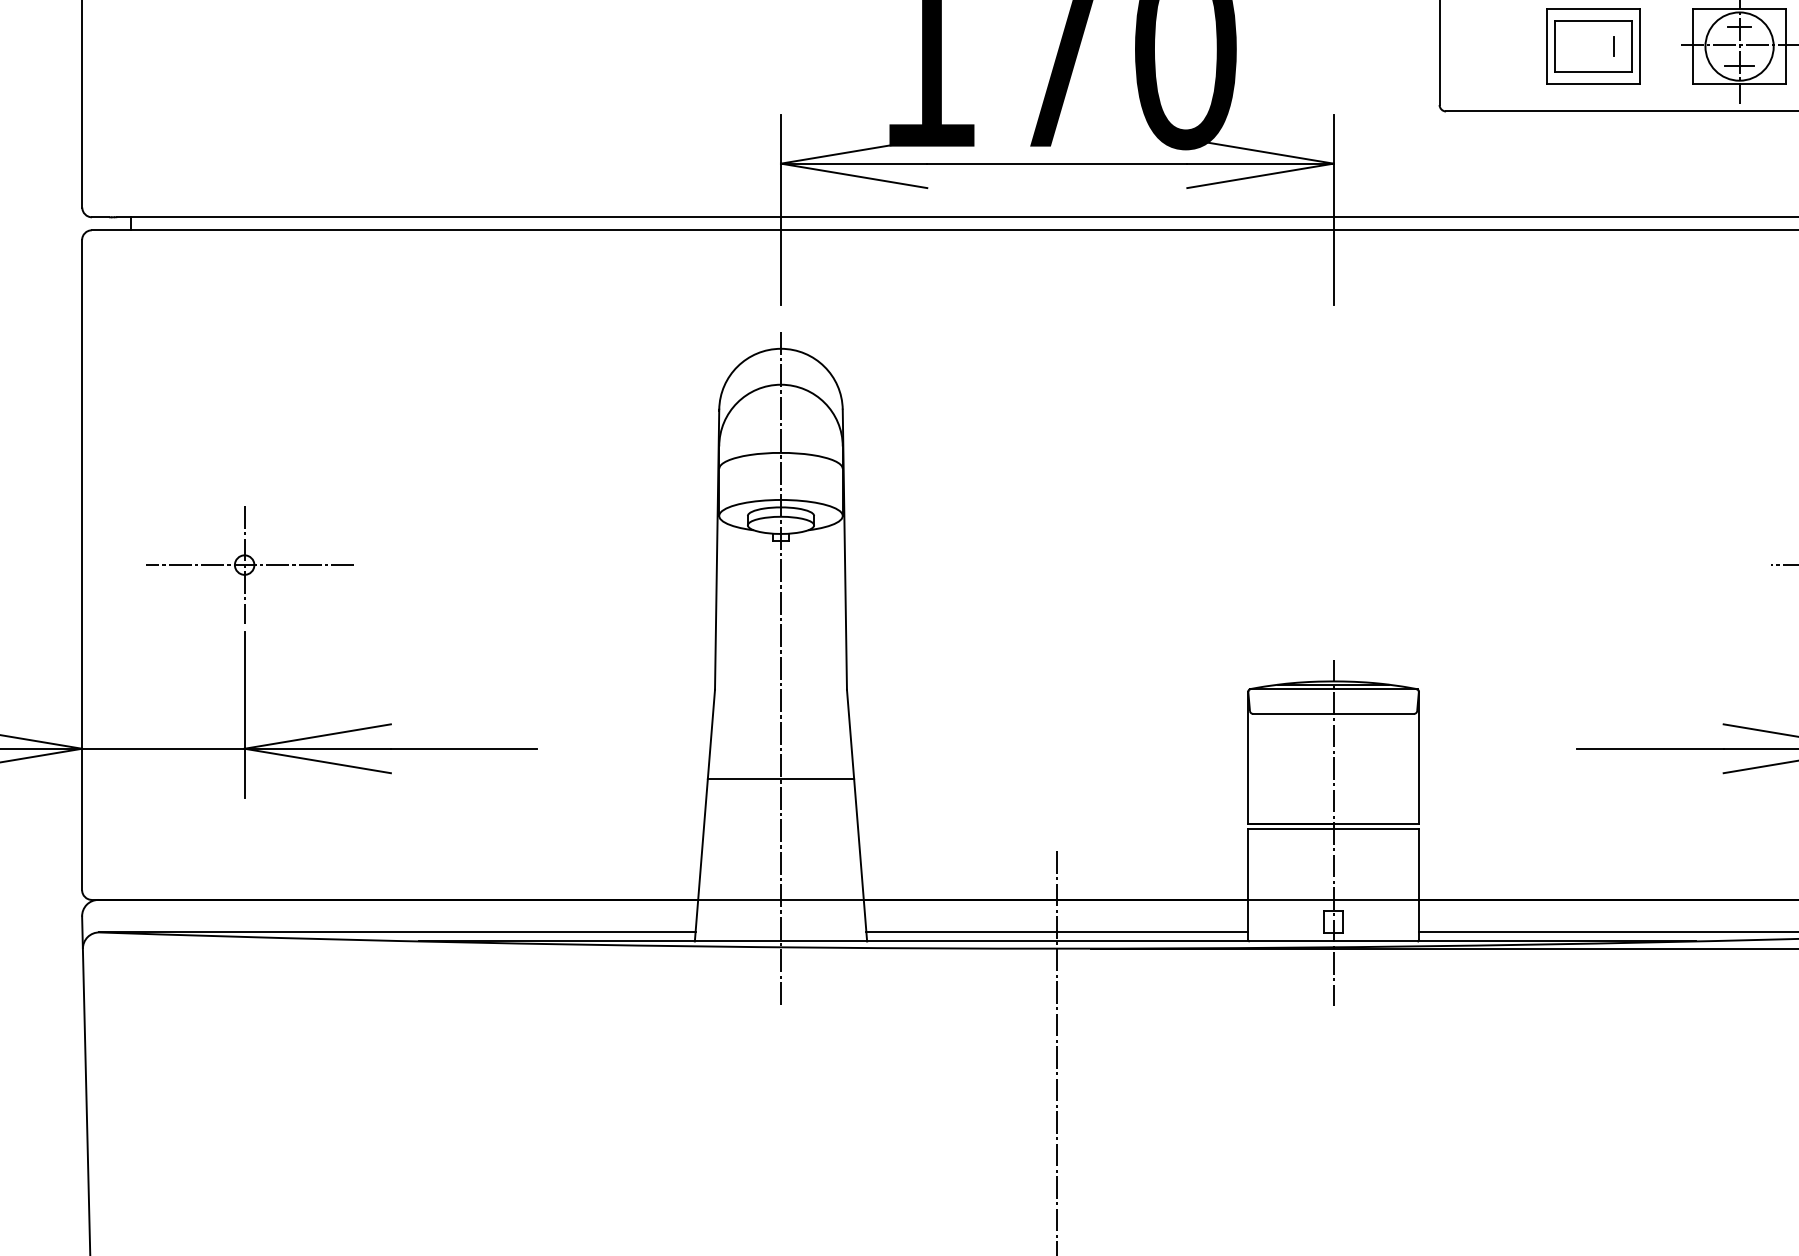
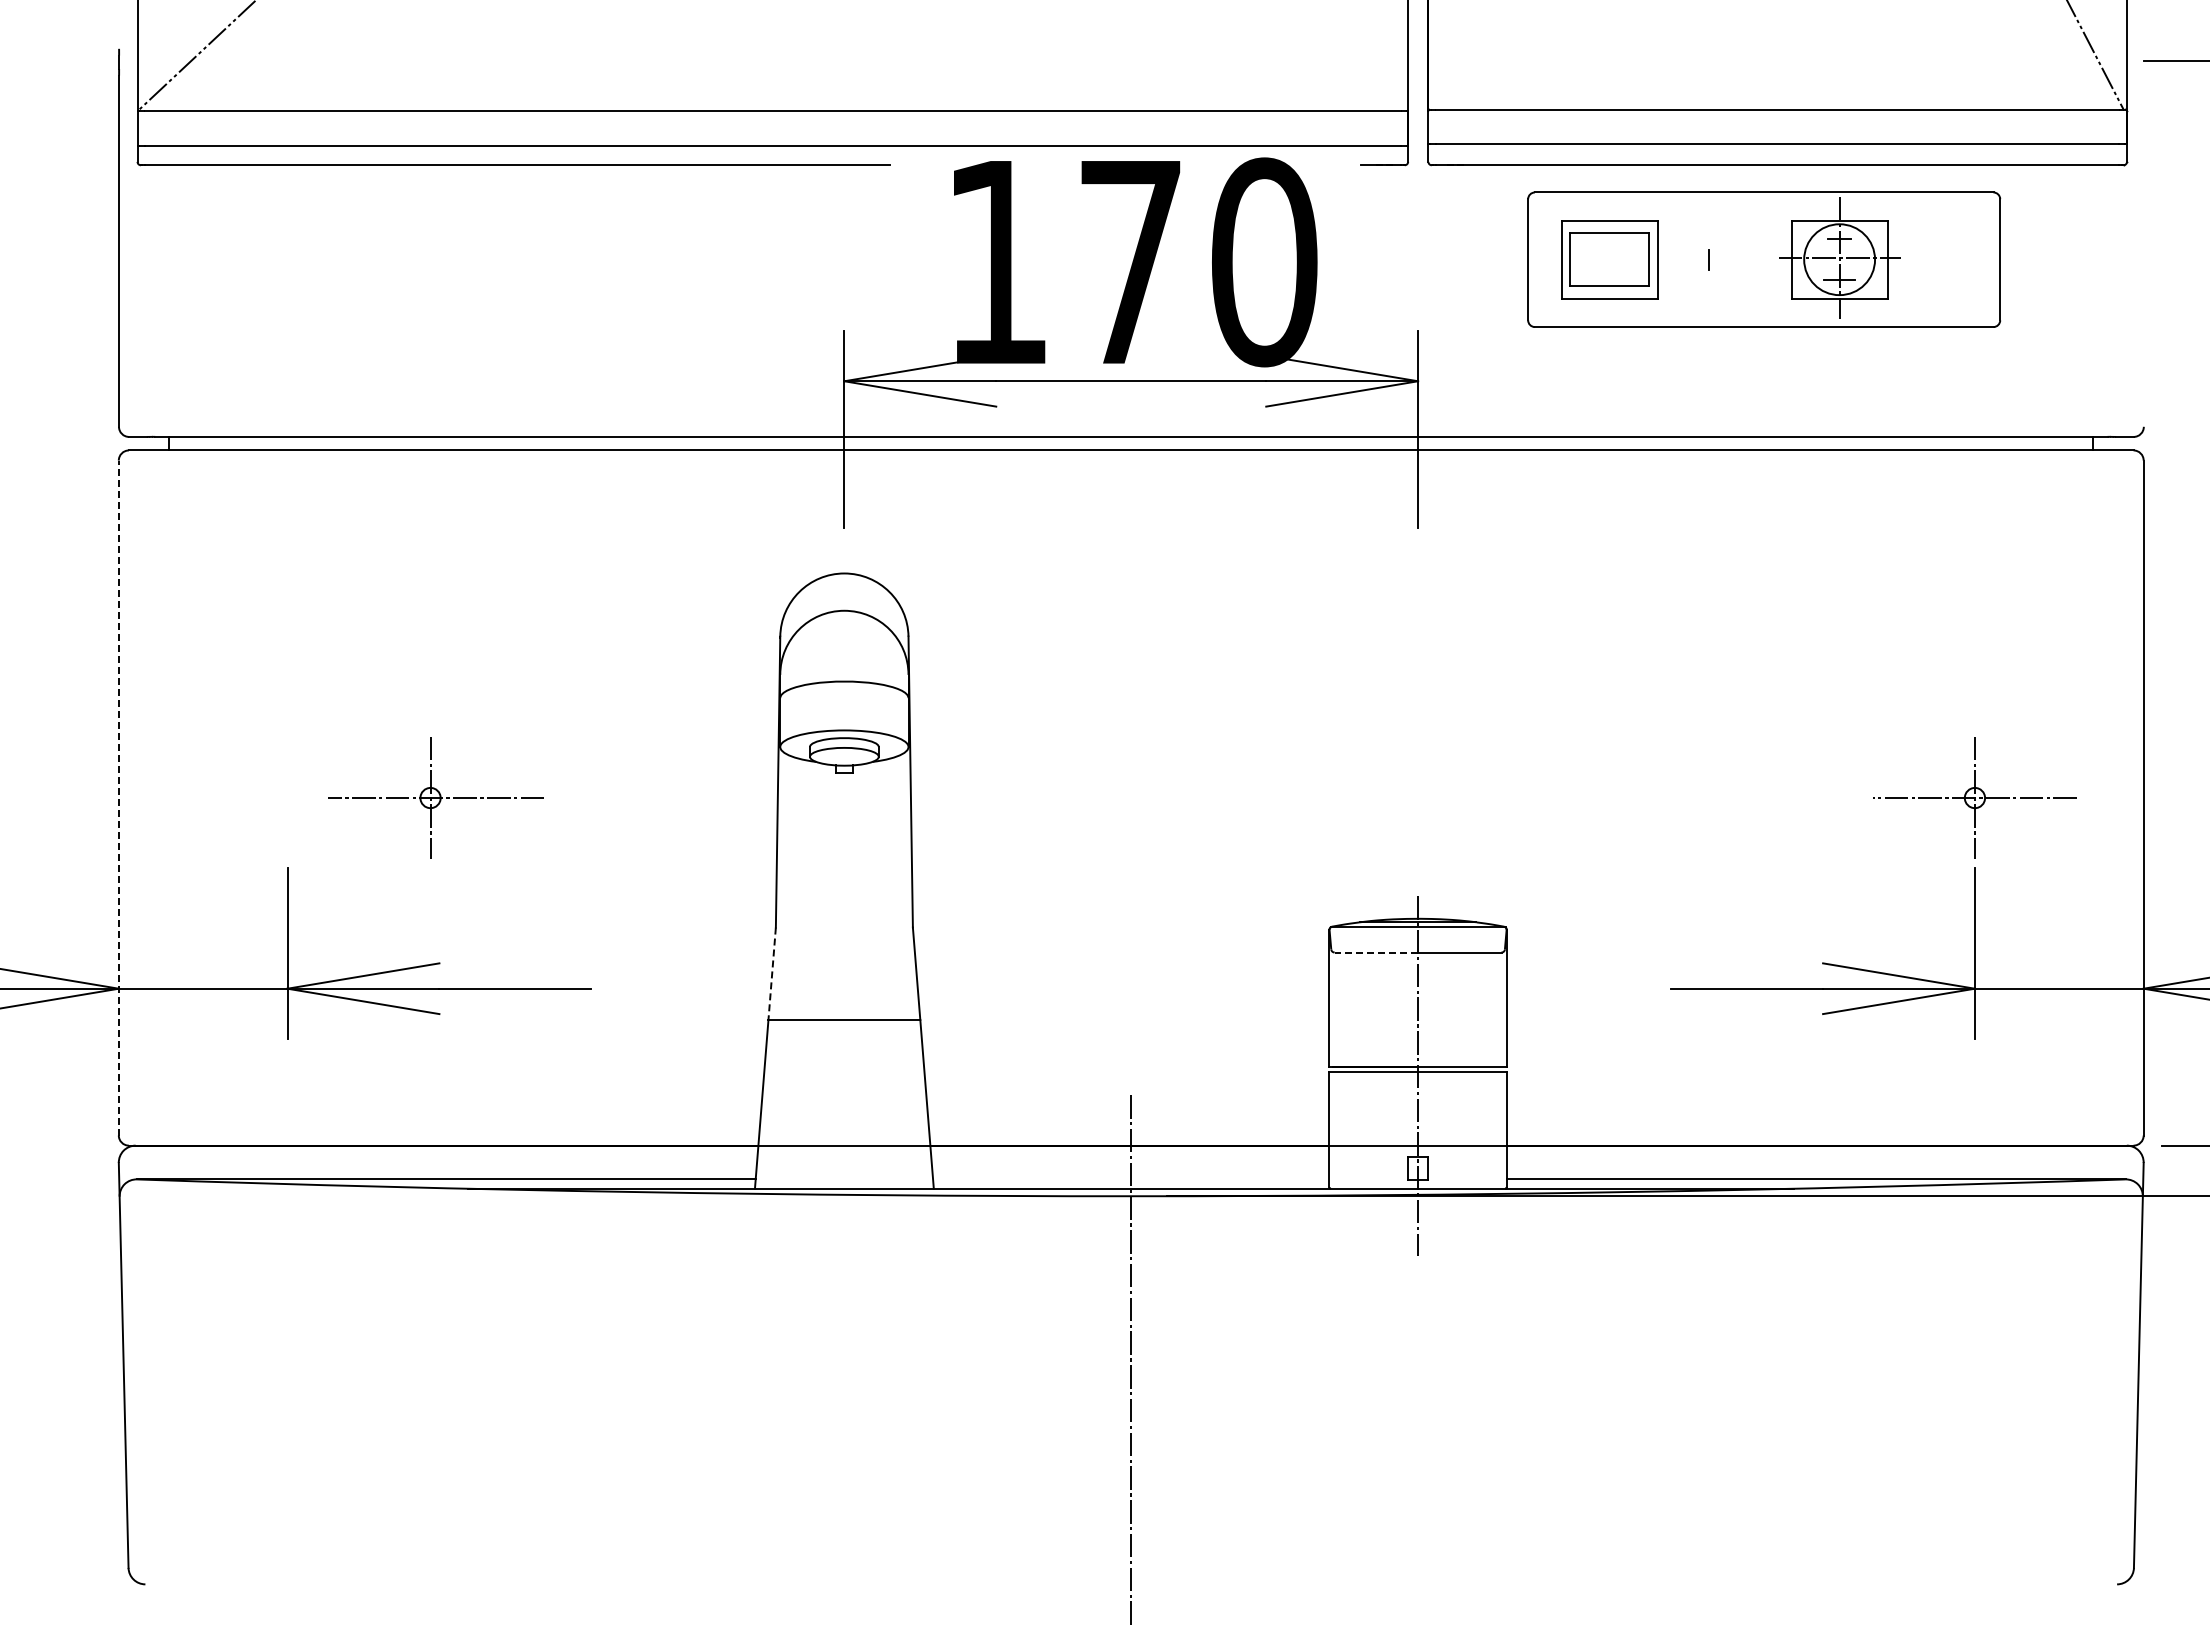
part: (1593, 46) -> (1609, 259), moved
line: (81, 564) -> (118, 797), solid -> dashed
part: (249, 564) -> (435, 797), moved
line: (781, 668) -> (844, 905), removed
line: (1293, 713) -> (1376, 952), solid -> dashed
line: (711, 735) -> (772, 974), solid -> dashed
line: (1057, 932) -> (1131, 1179), removed

